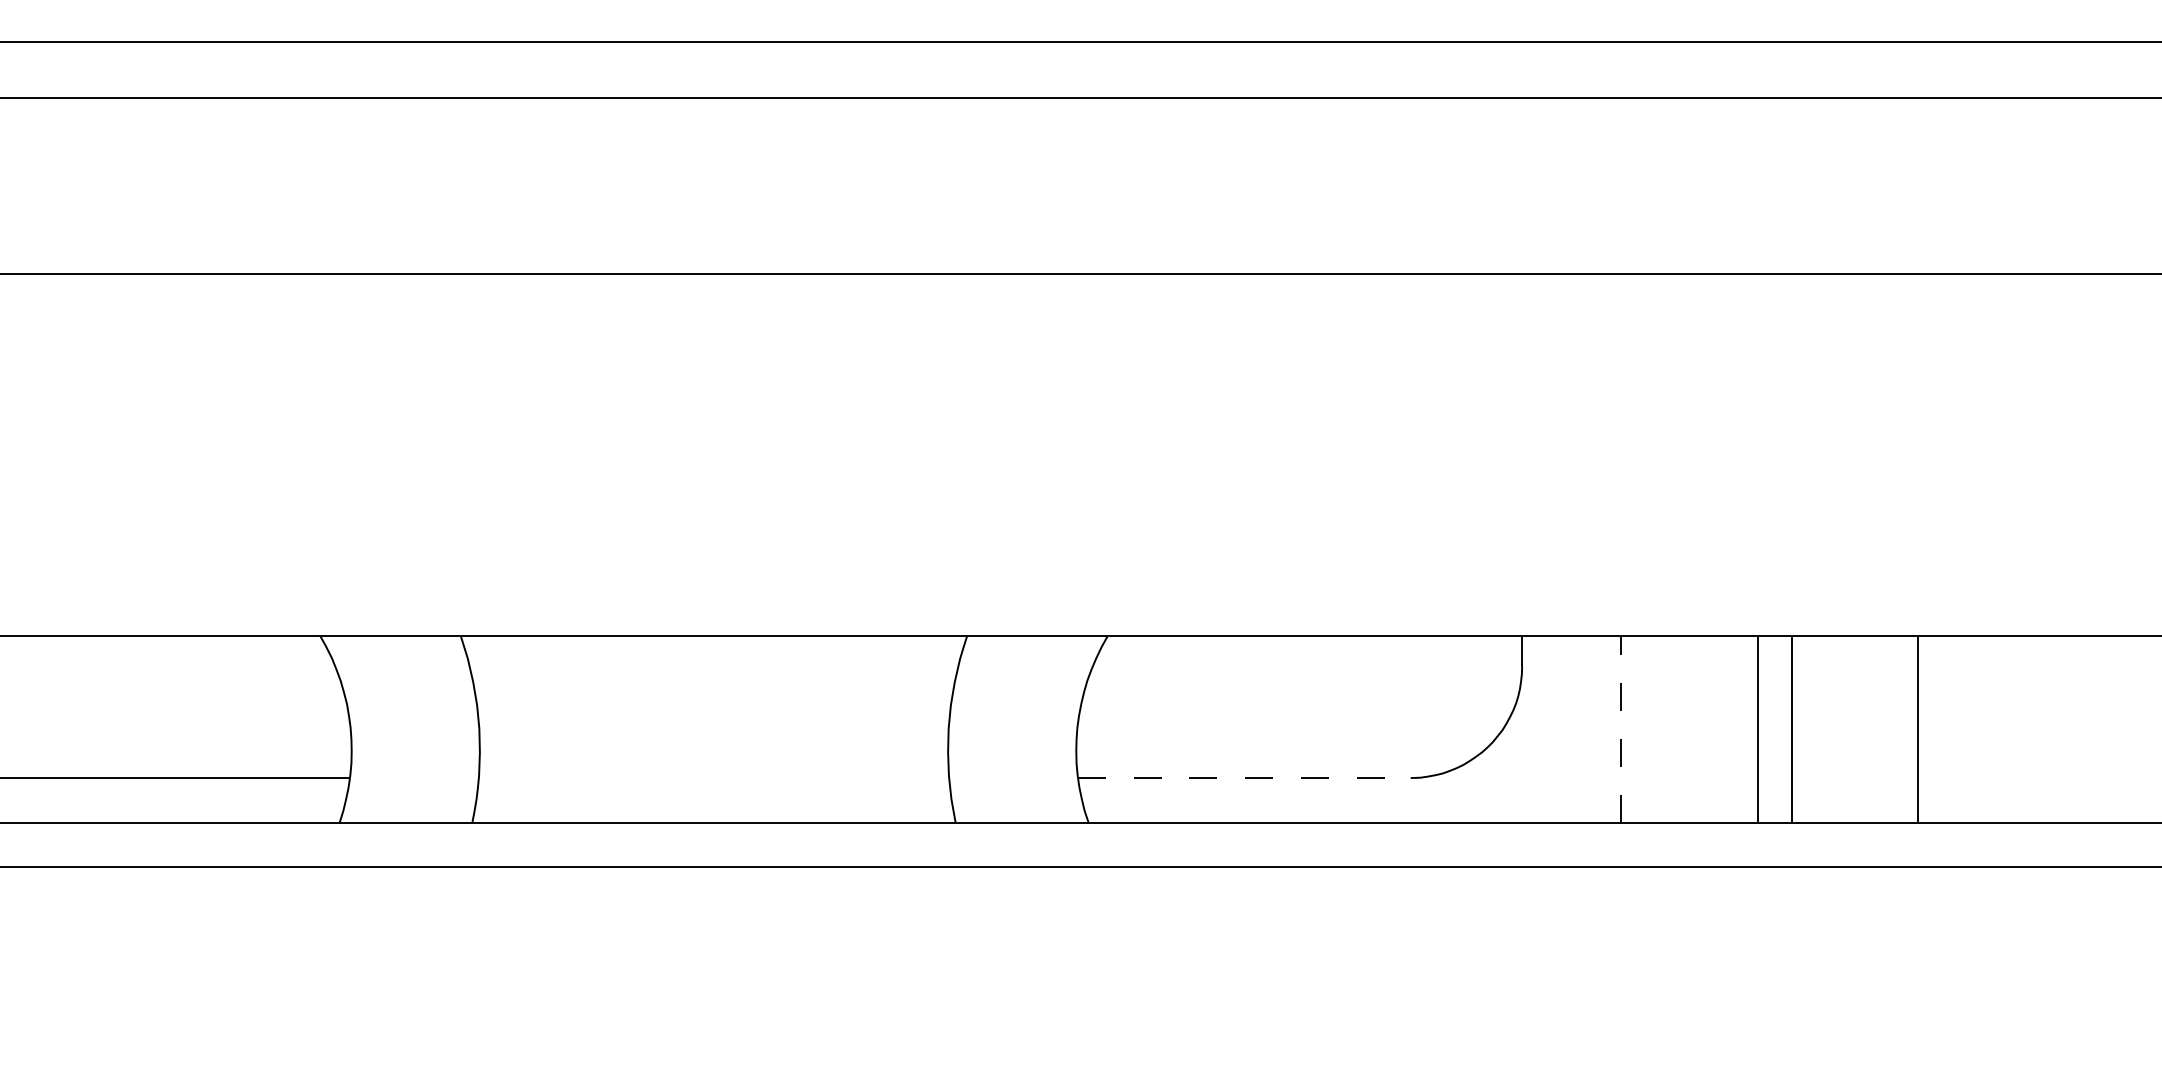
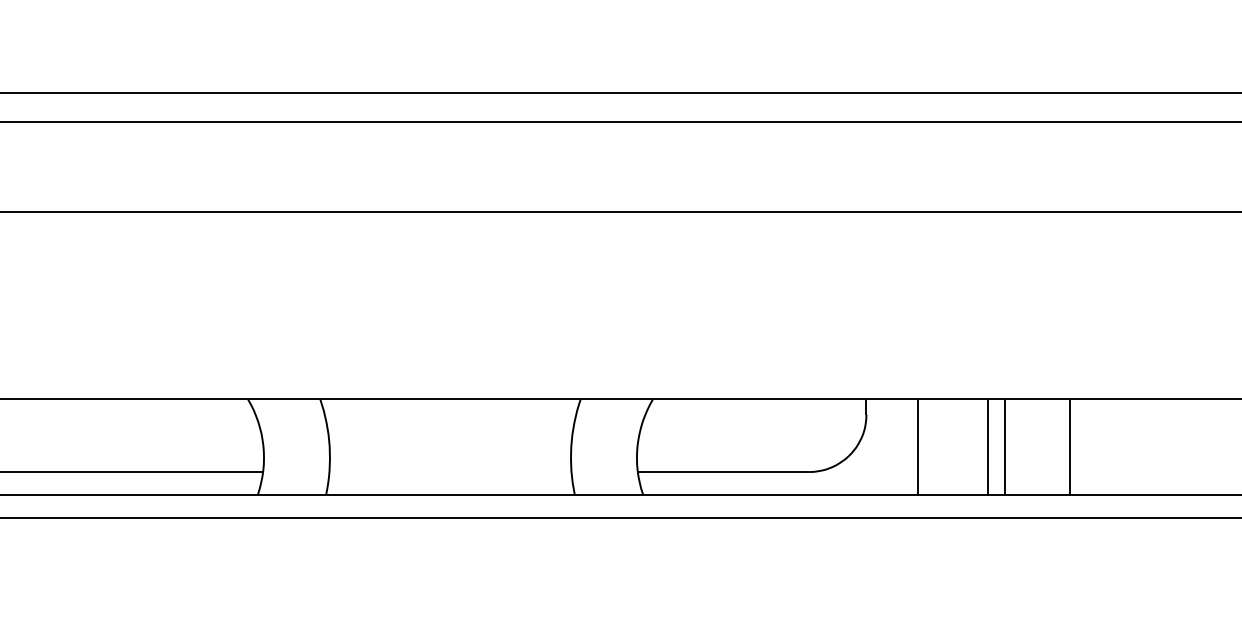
line: (1621, 730) -> (917, 447), dashed -> solid
line: (1244, 778) -> (723, 472), dashed -> solid

